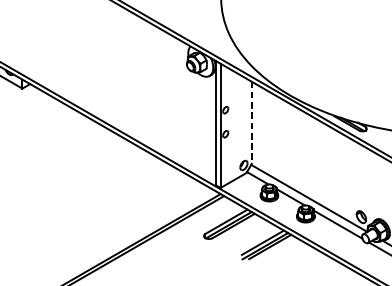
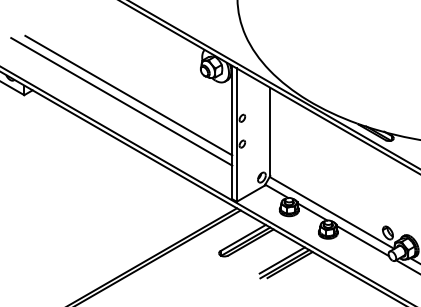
line: (119, 88) -> (128, 95), added
line: (113, 94) -> (121, 101), added
line: (251, 123) -> (270, 132), dashed -> solid

